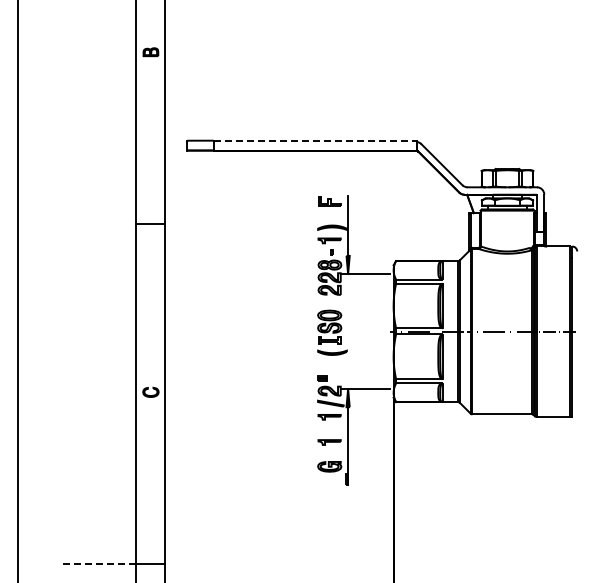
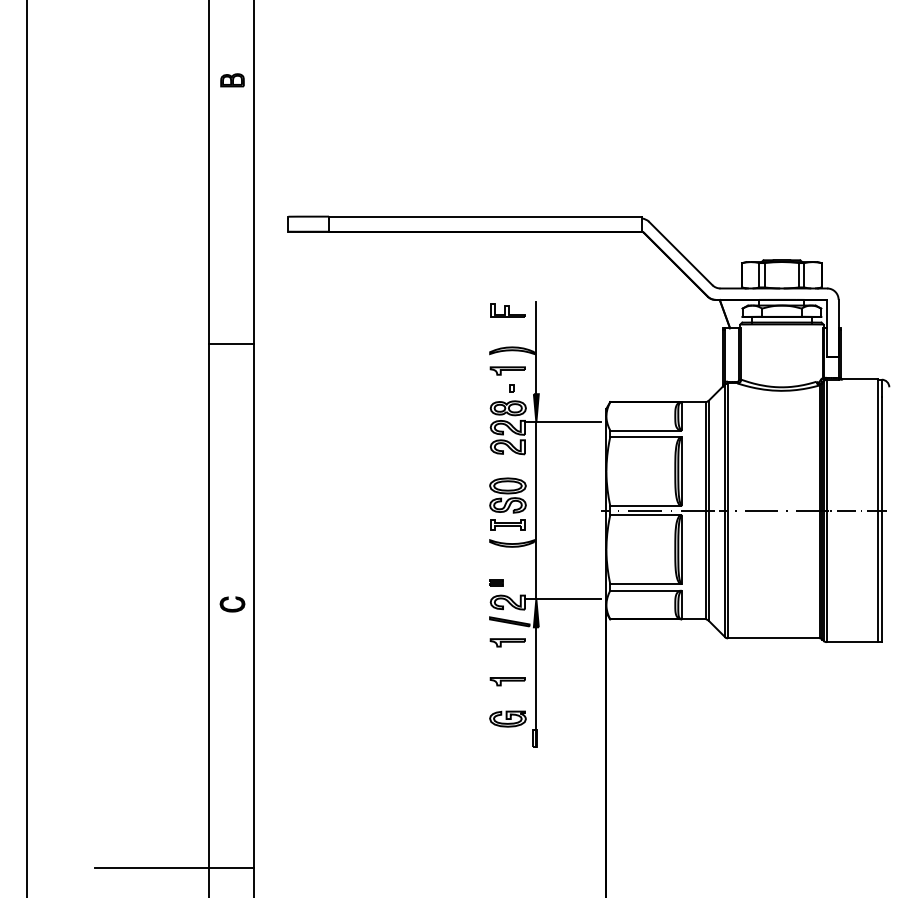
line: (315, 140) -> (486, 216), dashed -> solid
line: (348, 331) -> (536, 510), added
line: (98, 563) -> (151, 868), dashed -> solid

